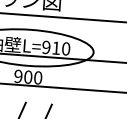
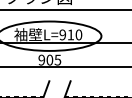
text: (37, 77) -> (57, 59), 900 -> 905

